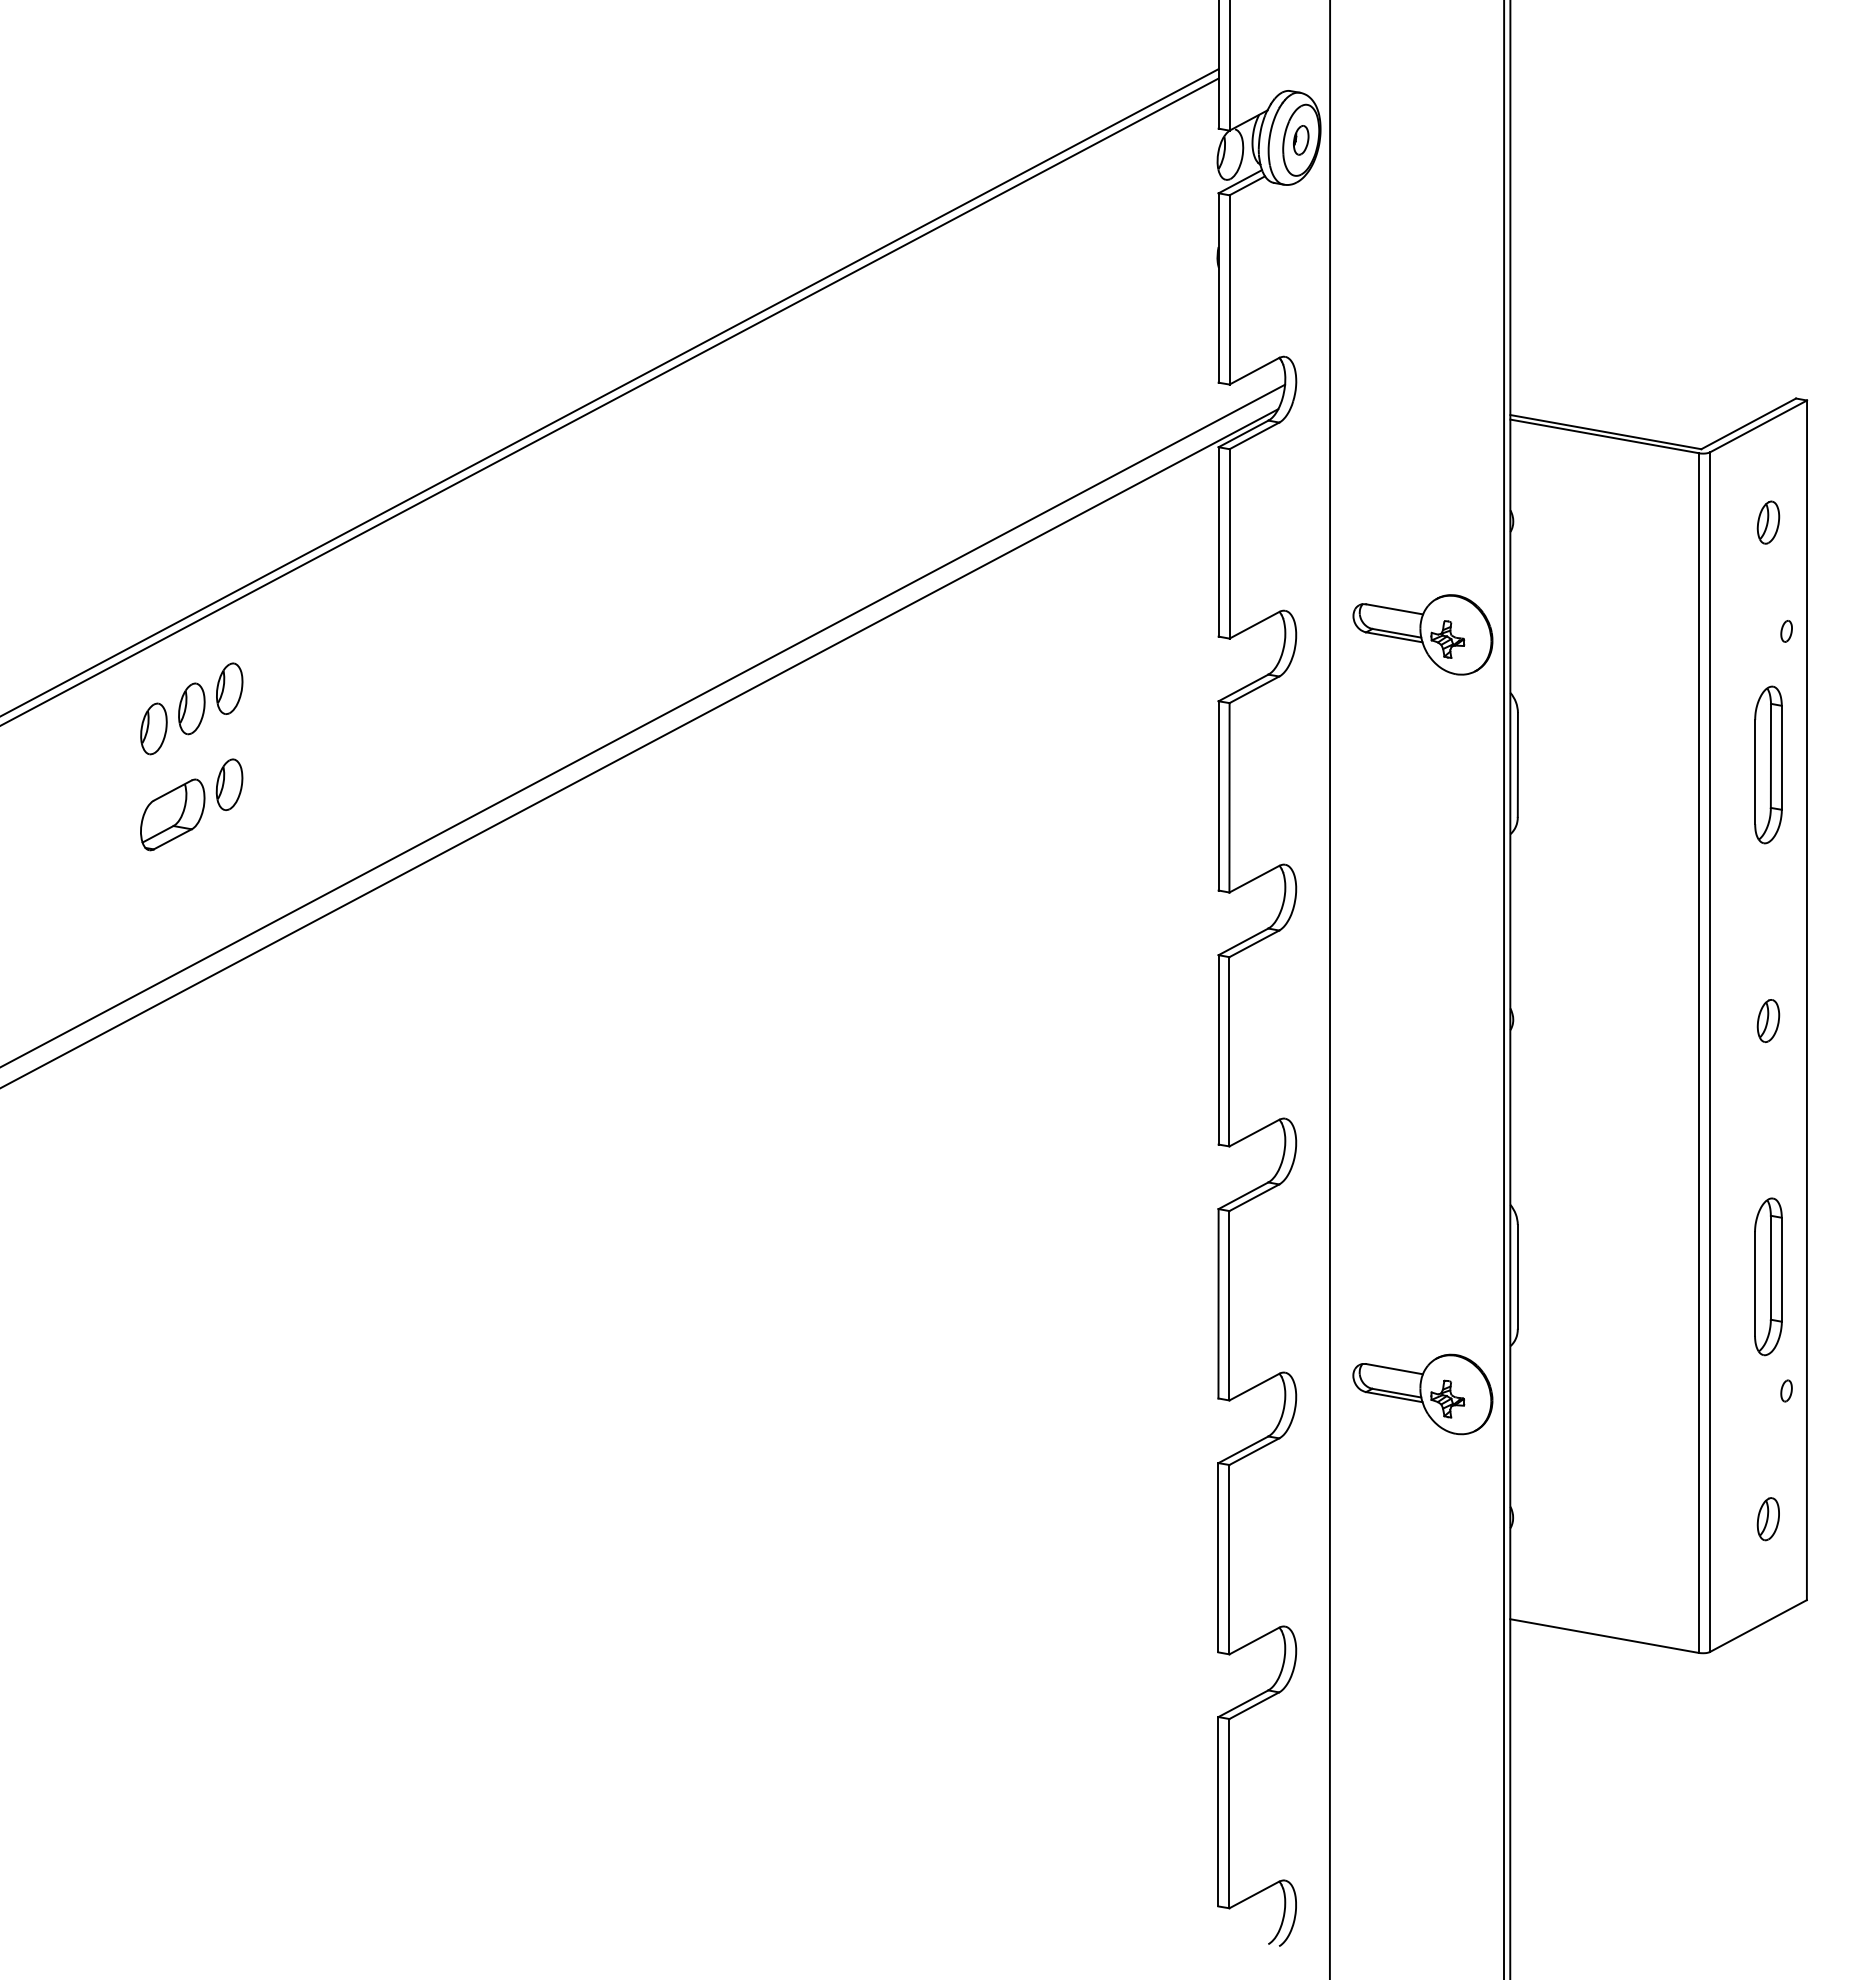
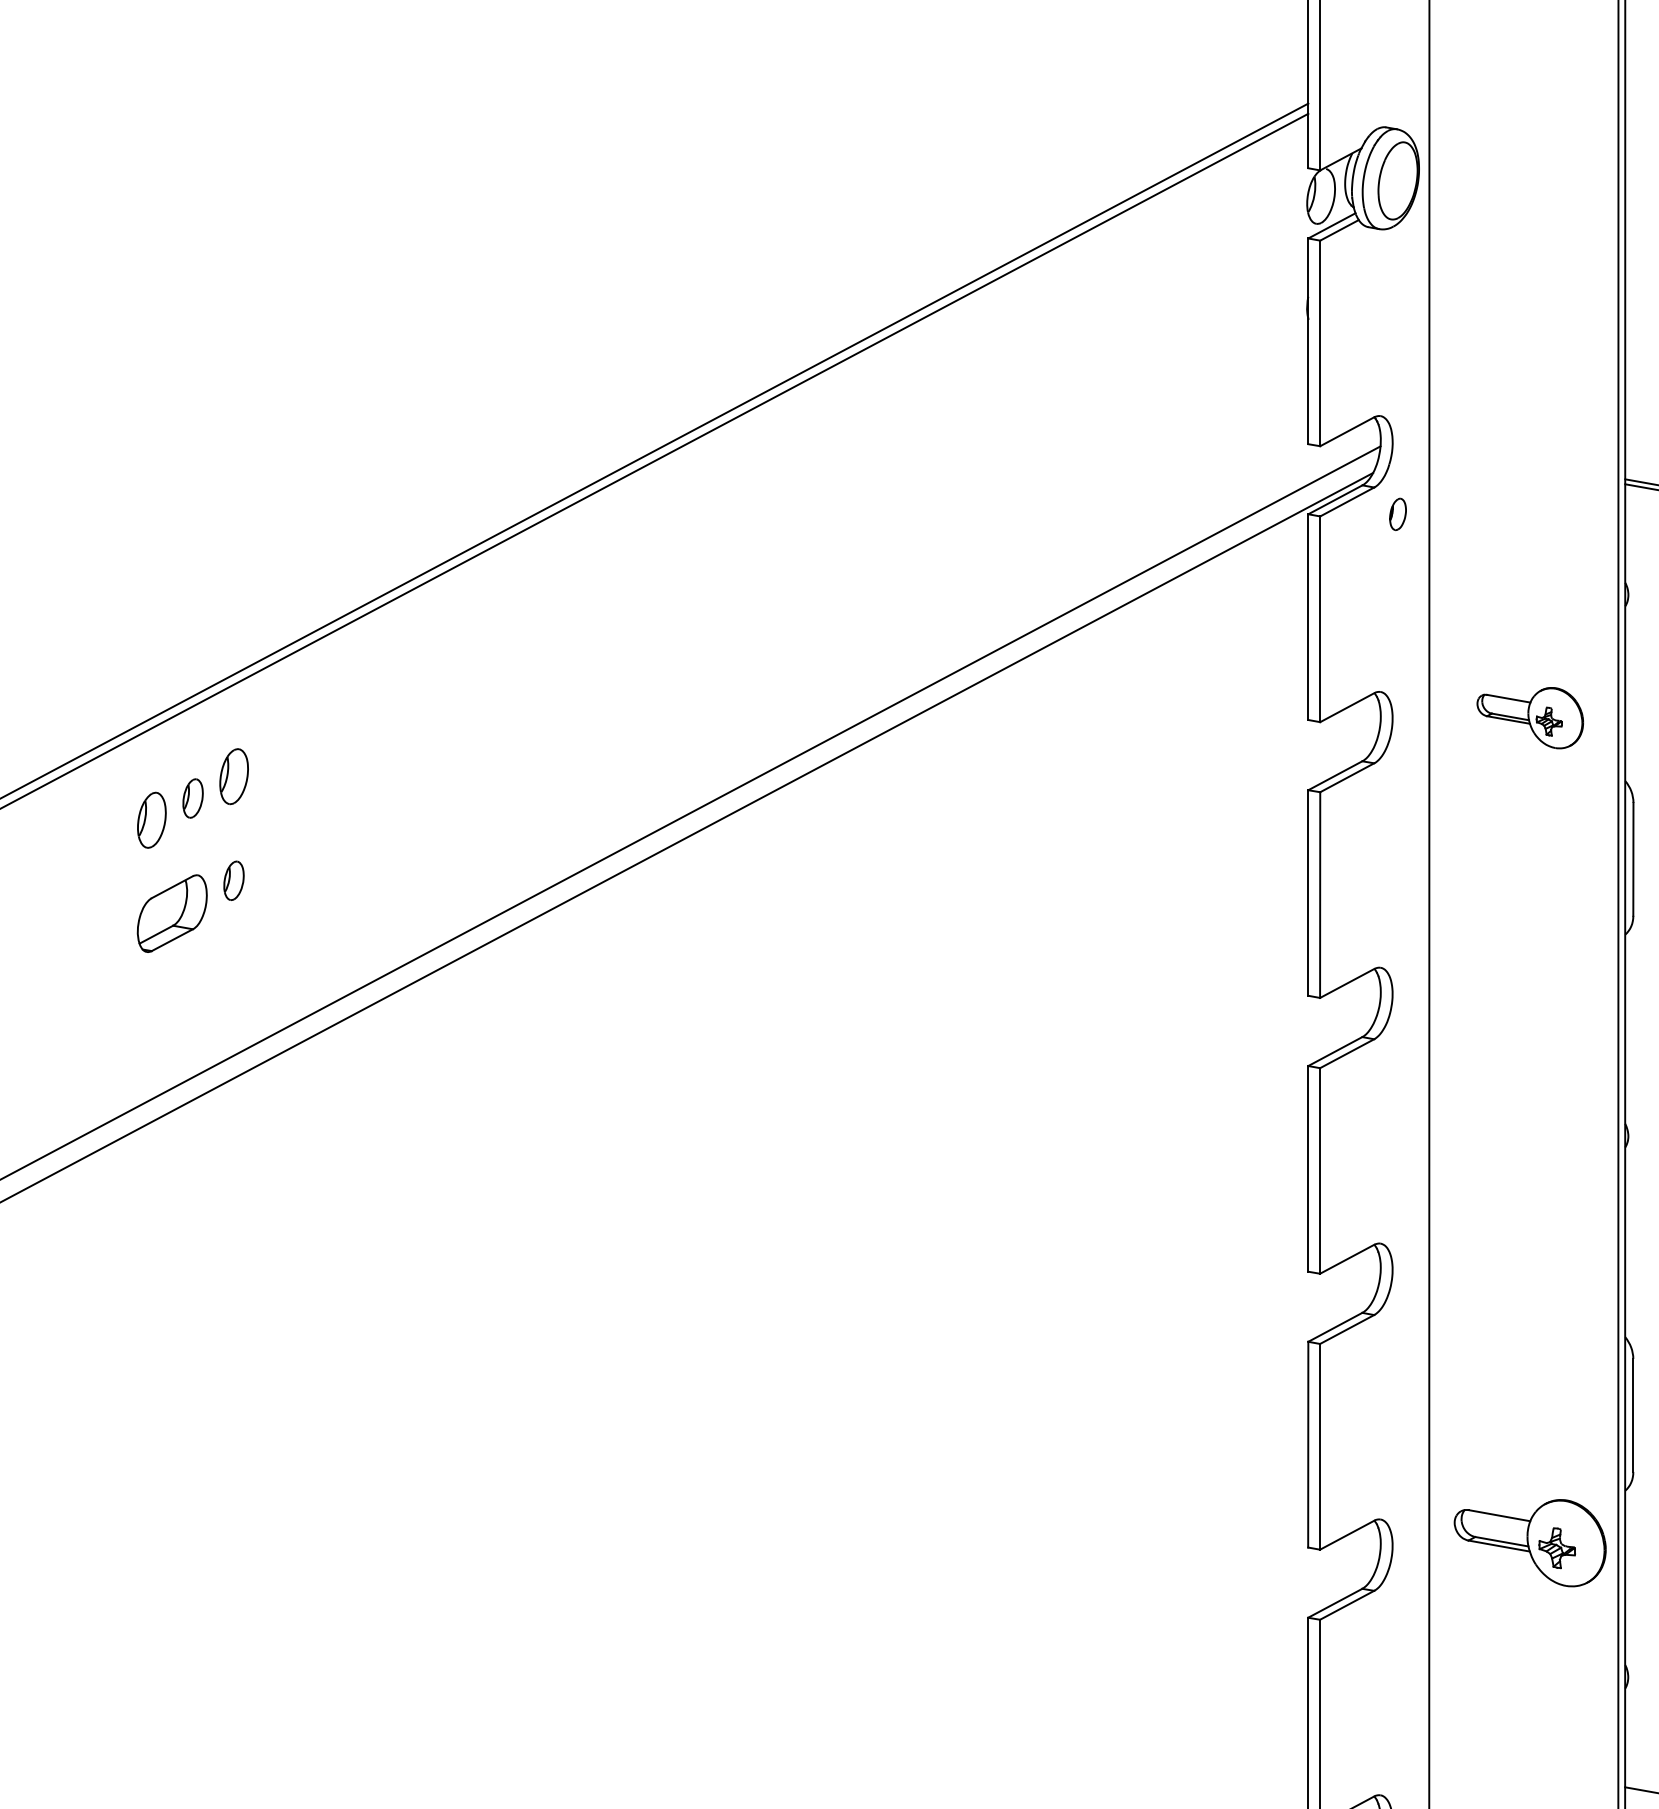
part: (1301, 140) -> (1398, 514), moved
part: (1422, 634) -> (1529, 717), size x0.7
part: (191, 708) -> (192, 798), size x0.7
part: (229, 784) -> (233, 880), size x0.7

